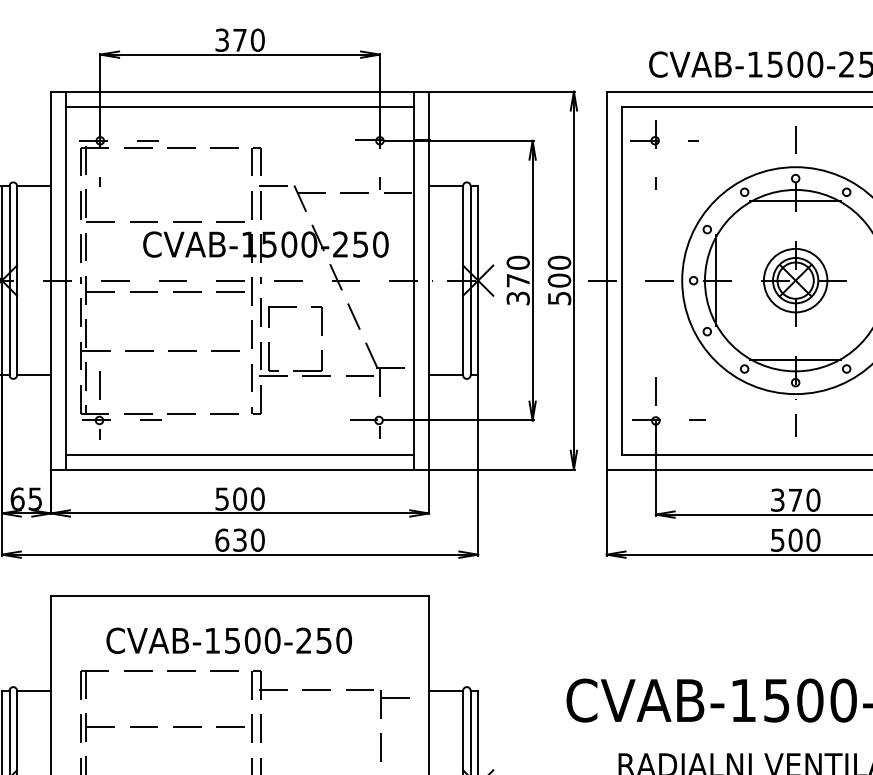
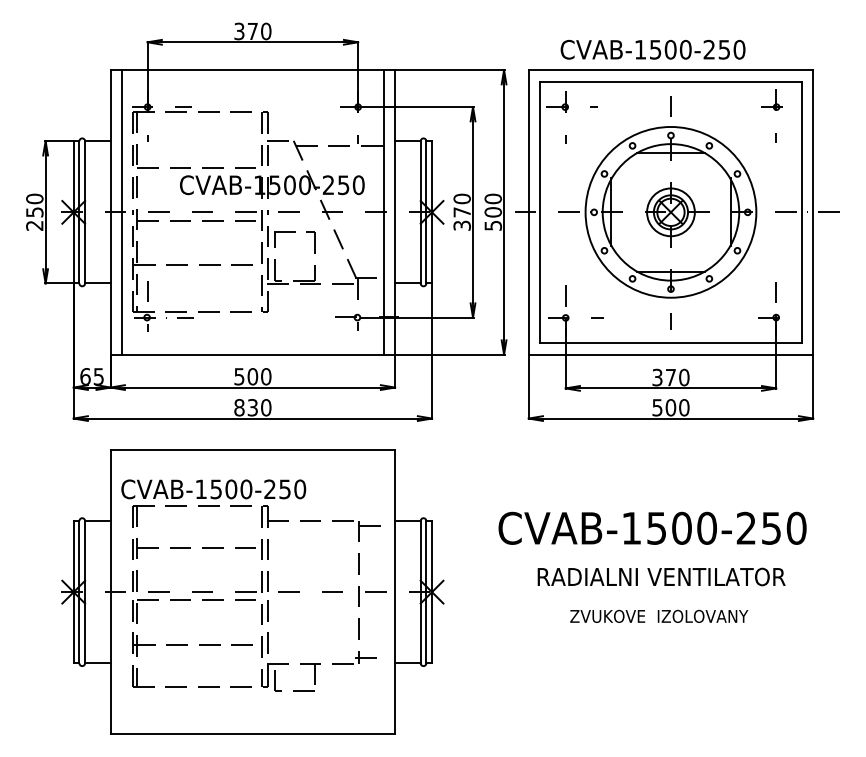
line: (239, 106) -> (252, 81), removed
line: (239, 454) -> (252, 343), removed
text: (222, 539) -> (239, 407), 630 -> 830
text: (228, 640) -> (213, 489), moved

